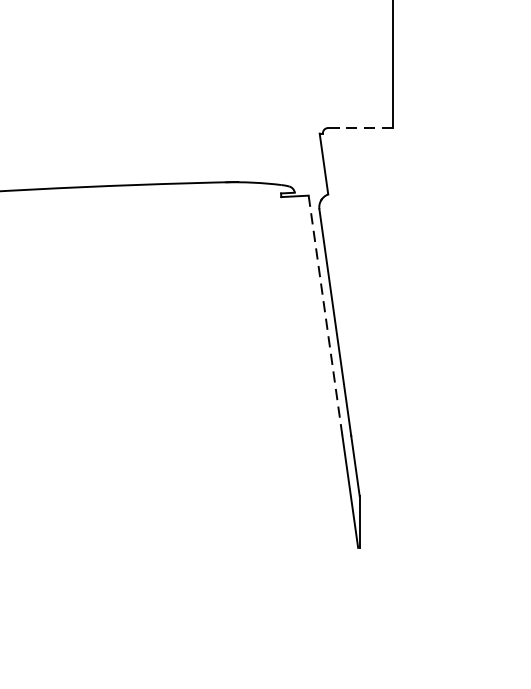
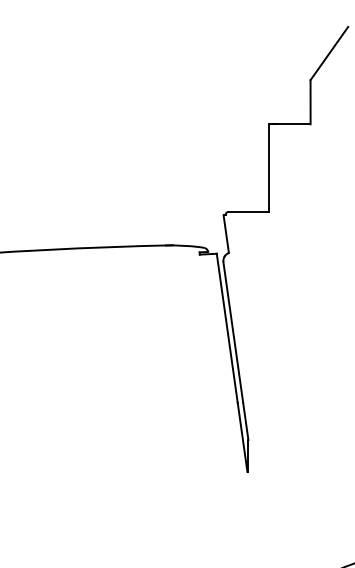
line: (359, 127) -> (248, 211), dashed -> solid
line: (325, 316) -> (227, 328), dashed -> solid

